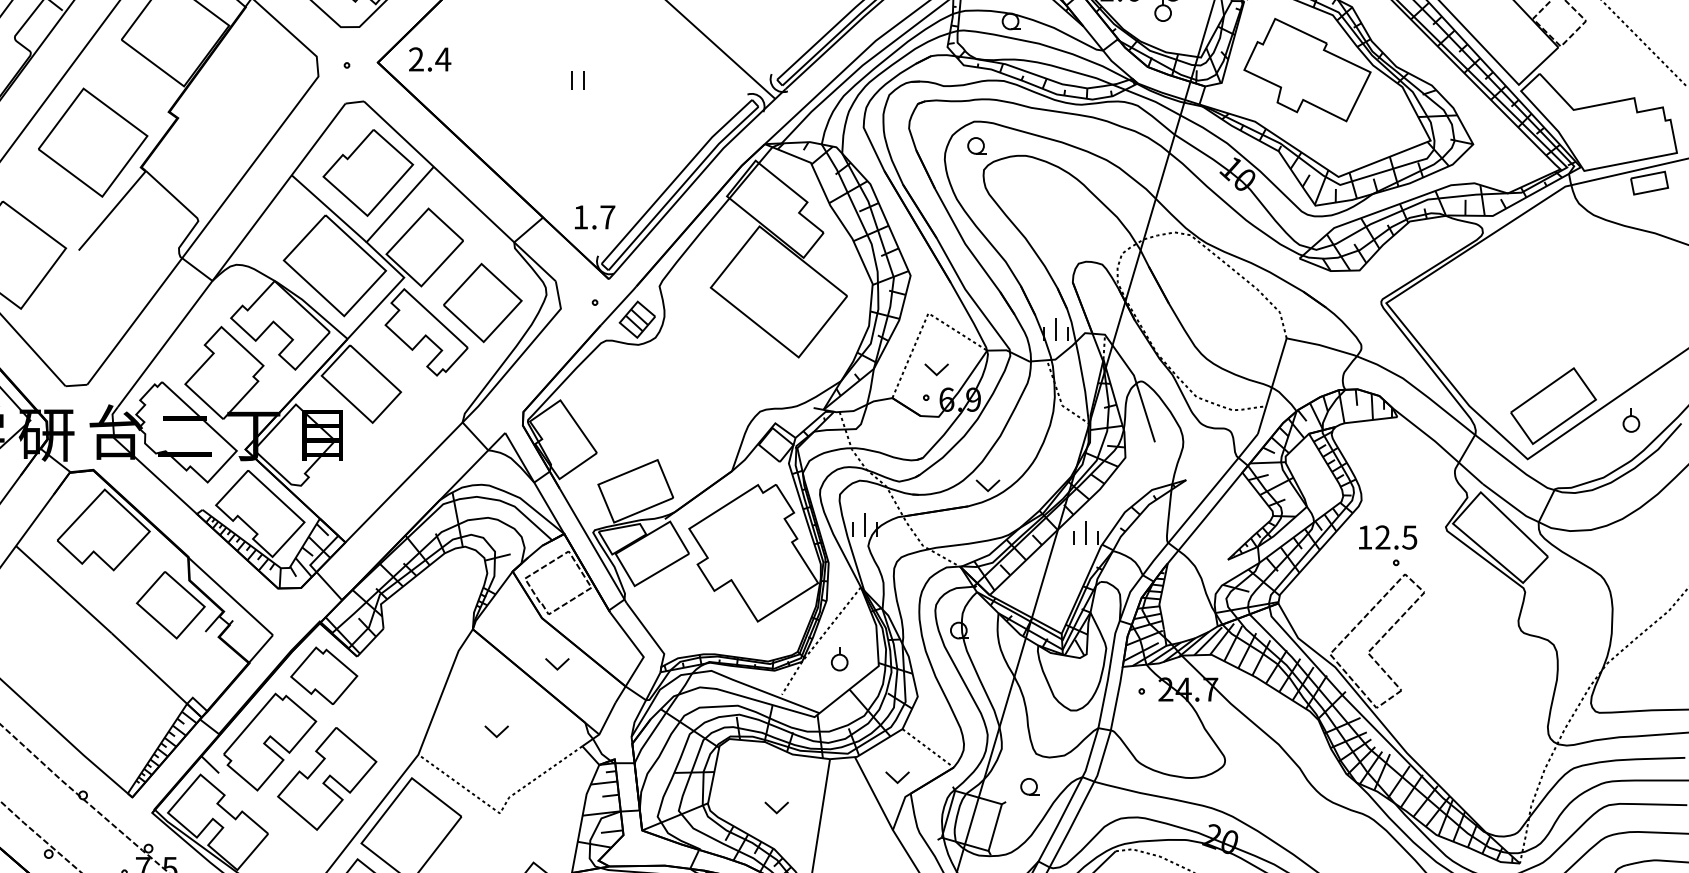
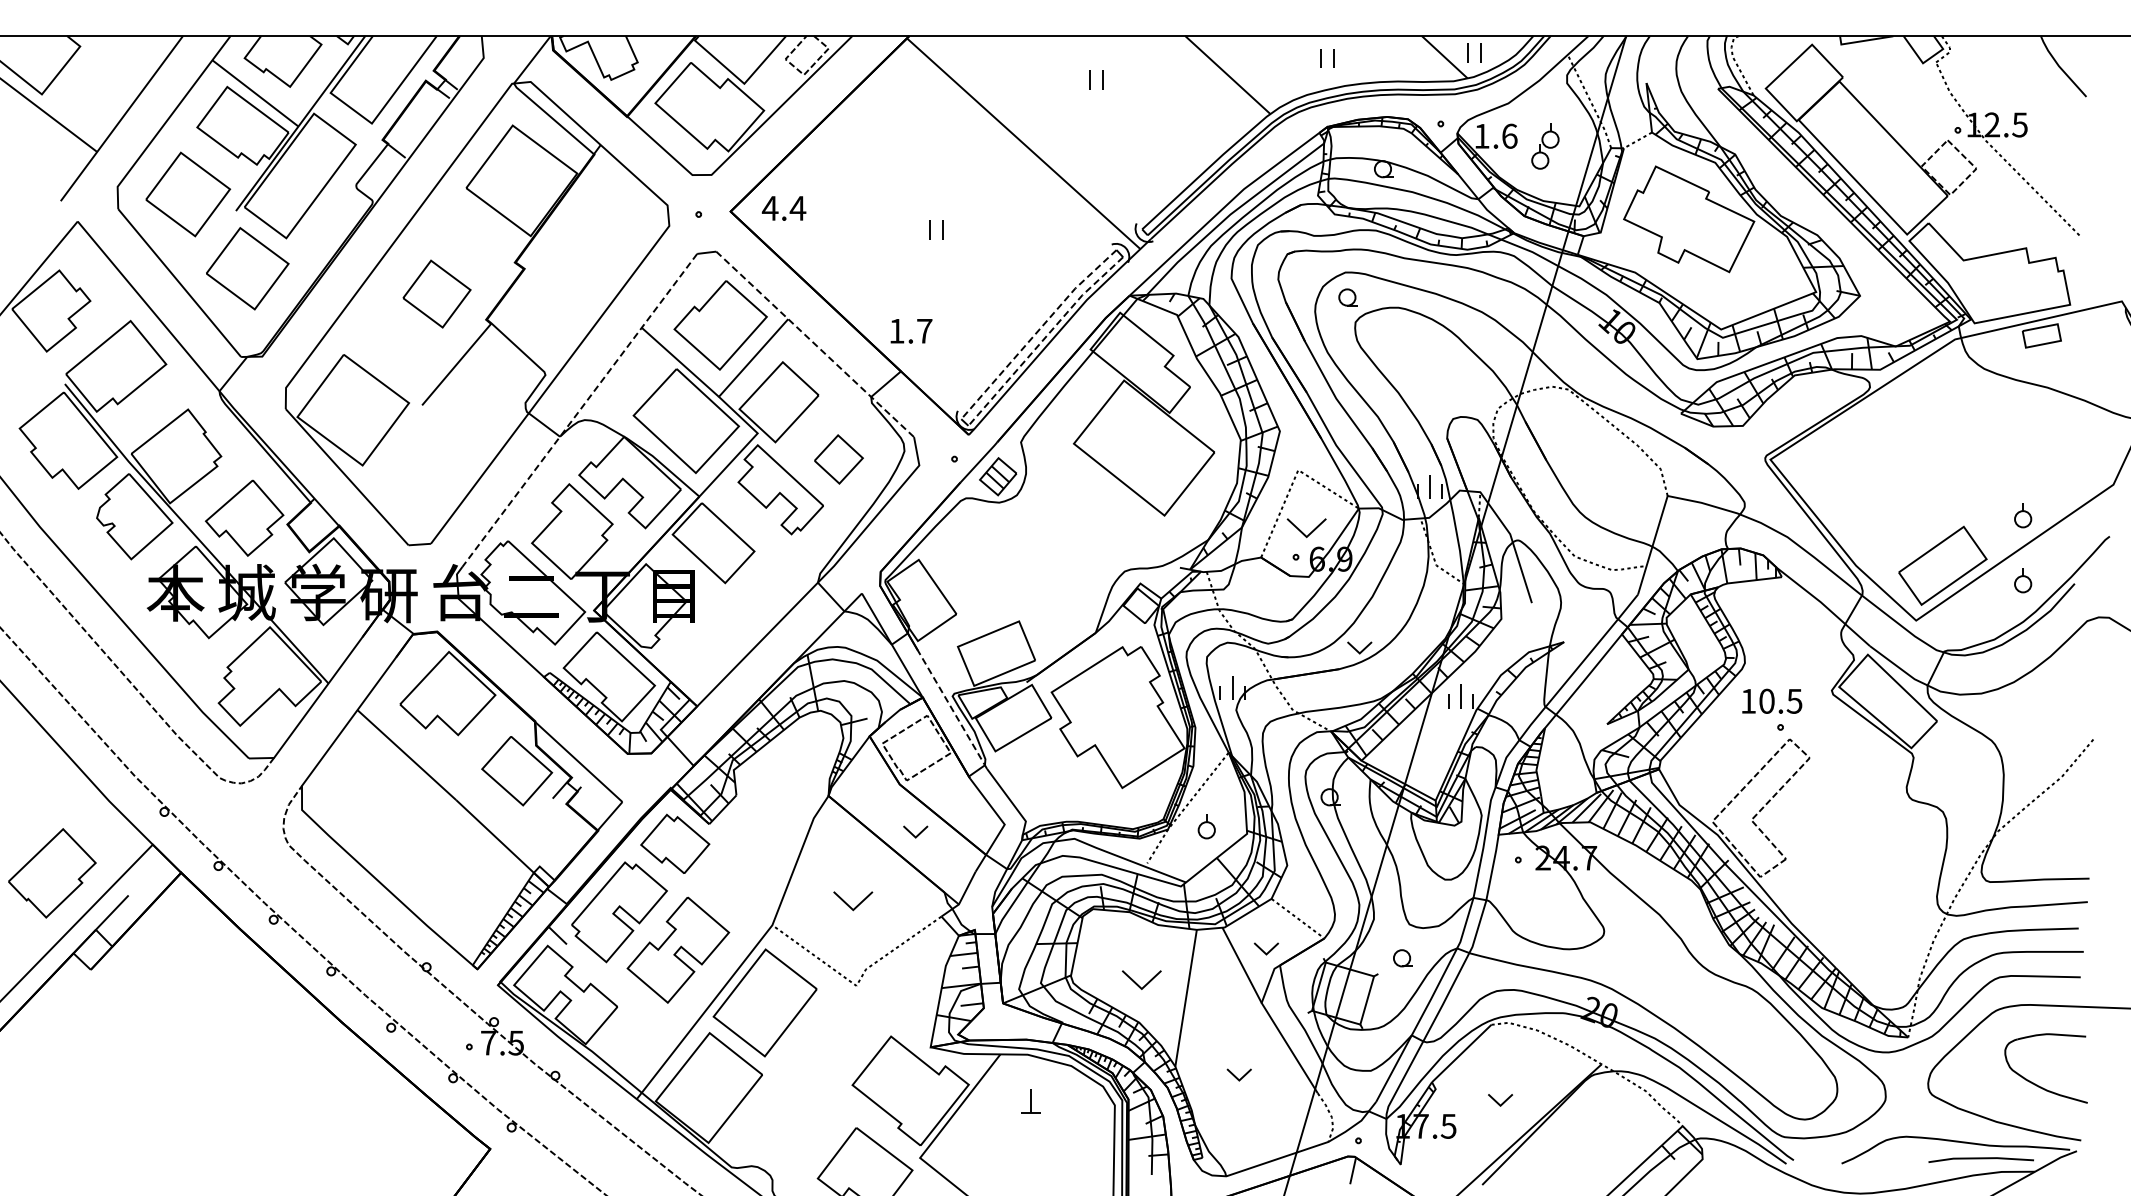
text: (415, 58) -> (769, 207), 2.4 -> 4.4
part: (92, 142) -> (436, 293), size x0.6
line: (674, 179) -> (1036, 332), solid -> dashed
line: (681, 187) -> (1043, 340), solid -> dashed
line: (460, 191) -> (815, 344), solid -> dashed
text: (595, 217) -> (911, 331), moved
line: (231, 256) -> (579, 411), solid -> dashed
part: (482, 303) -> (838, 459), size x0.6
part: (1631, 357) -> (2023, 515), added
part: (936, 369) -> (1306, 528), size x1.6
text: (1382, 536) -> (1766, 700), 12.5 -> 10.5
line: (593, 546) -> (952, 710), solid -> dashed
part: (496, 731) -> (852, 901), size x1.6
part: (776, 807) -> (1141, 979), size x1.6

